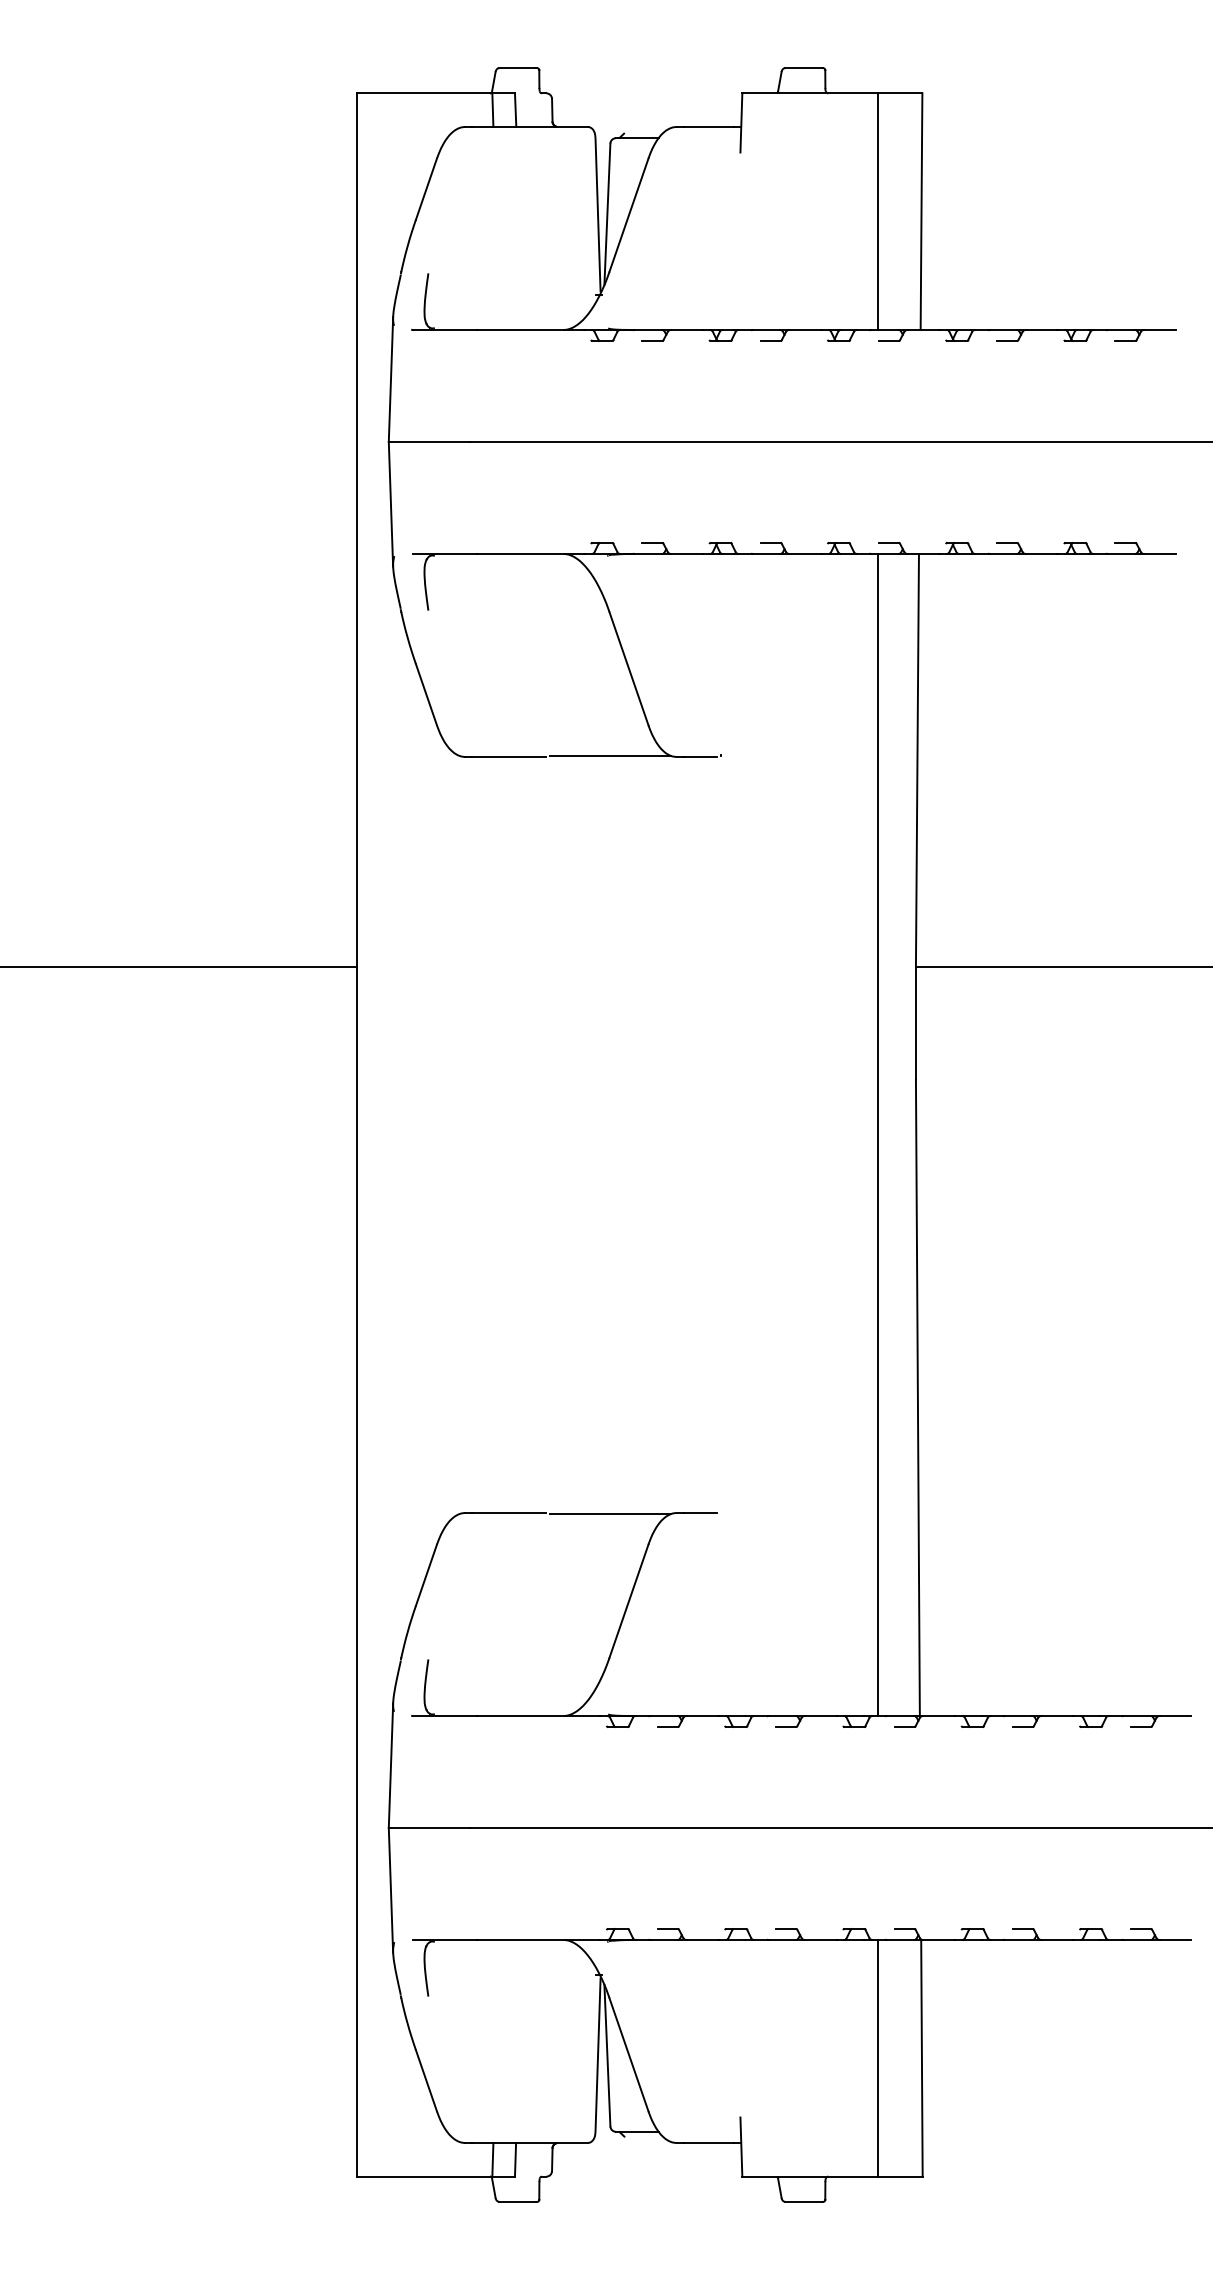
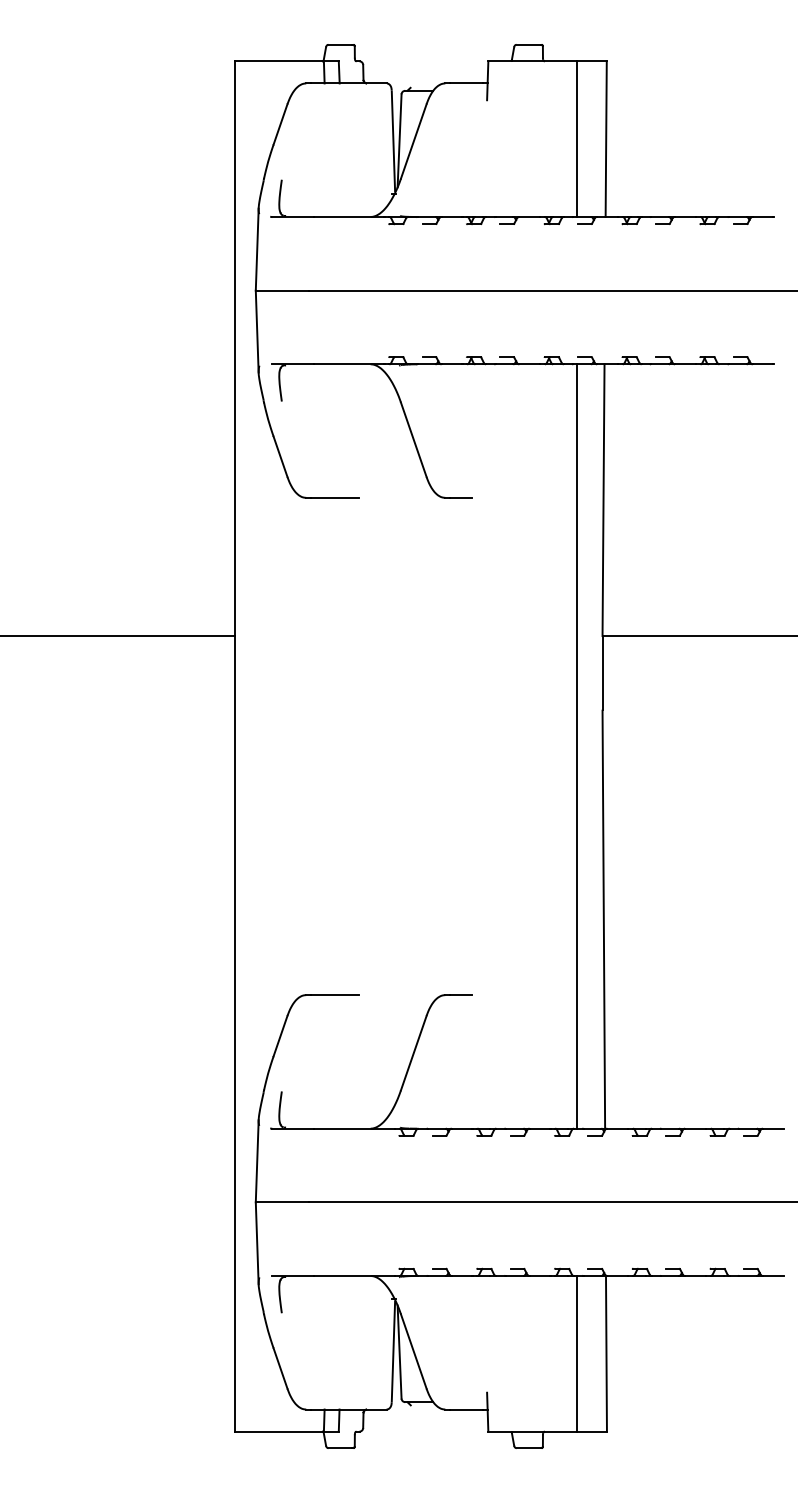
line: (610, 754) -> (401, 496), removed
line: (610, 1515) -> (401, 996), removed

